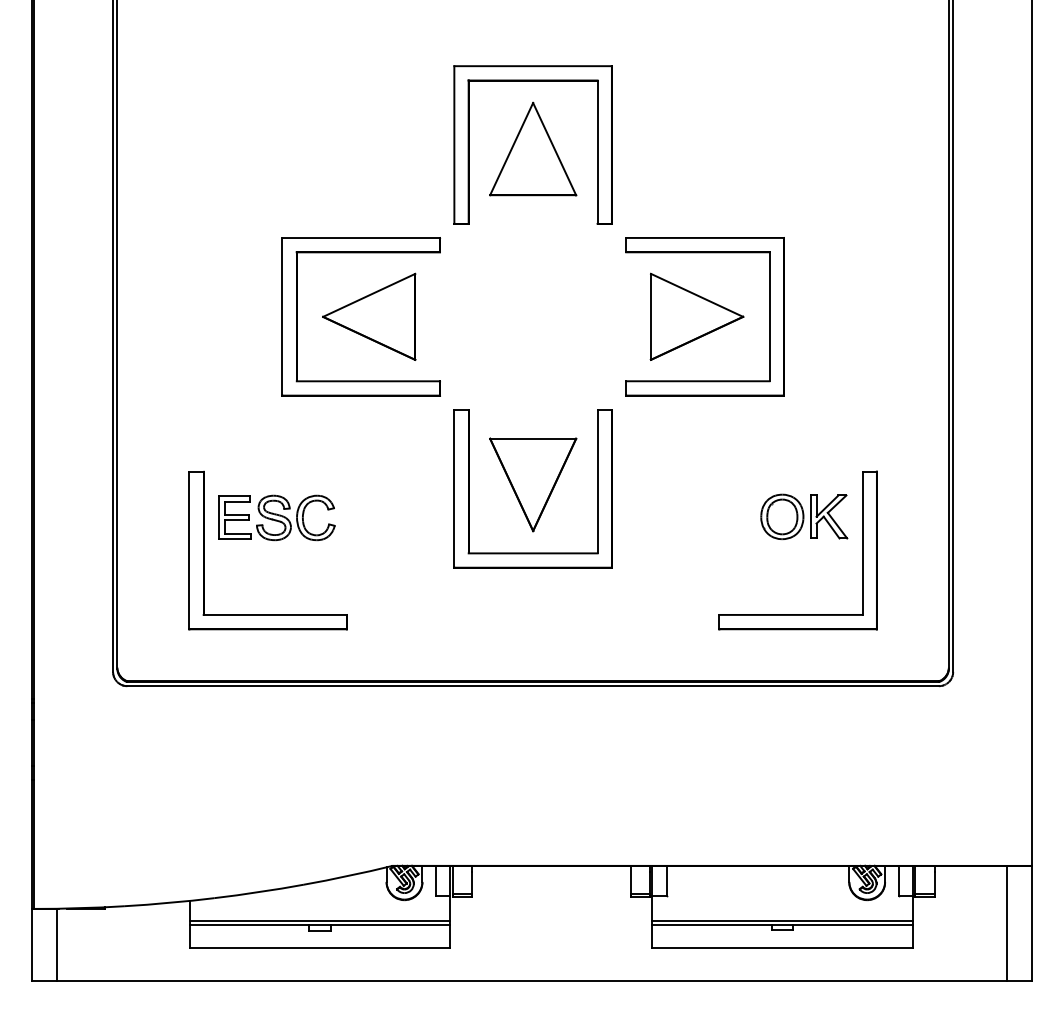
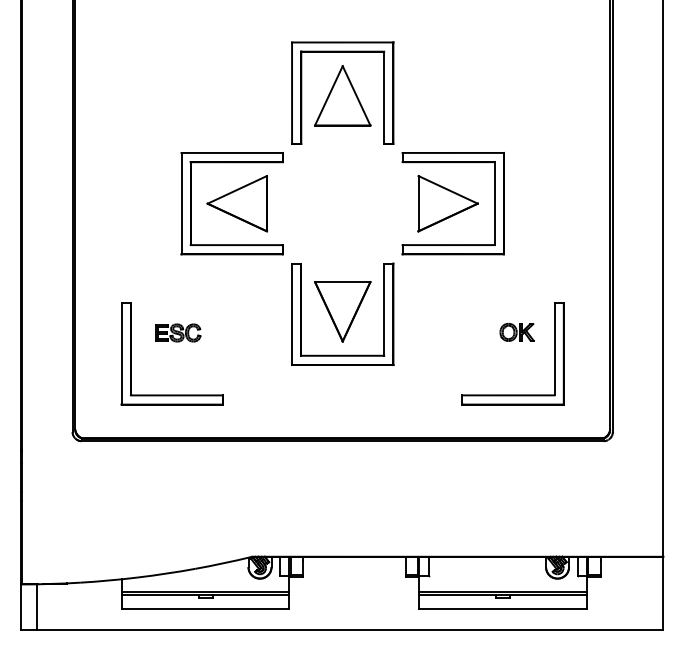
part: (277, 517) -> (178, 332), size x0.6
part: (803, 517) -> (516, 332), size x0.6
line: (1007, 923) -> (647, 593), removed

